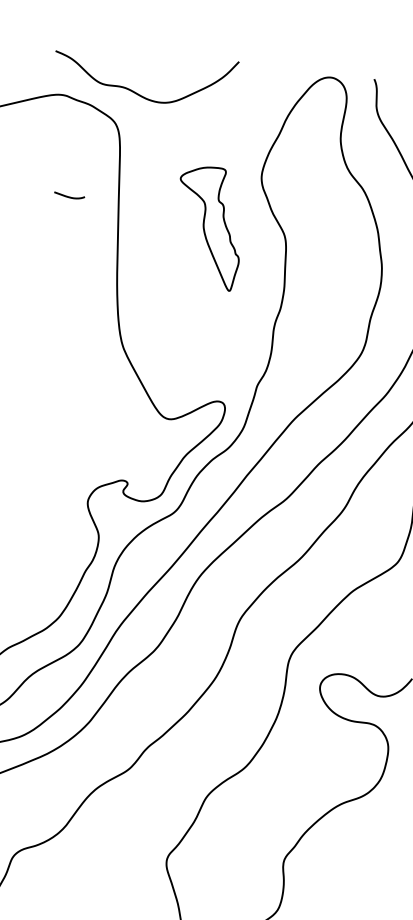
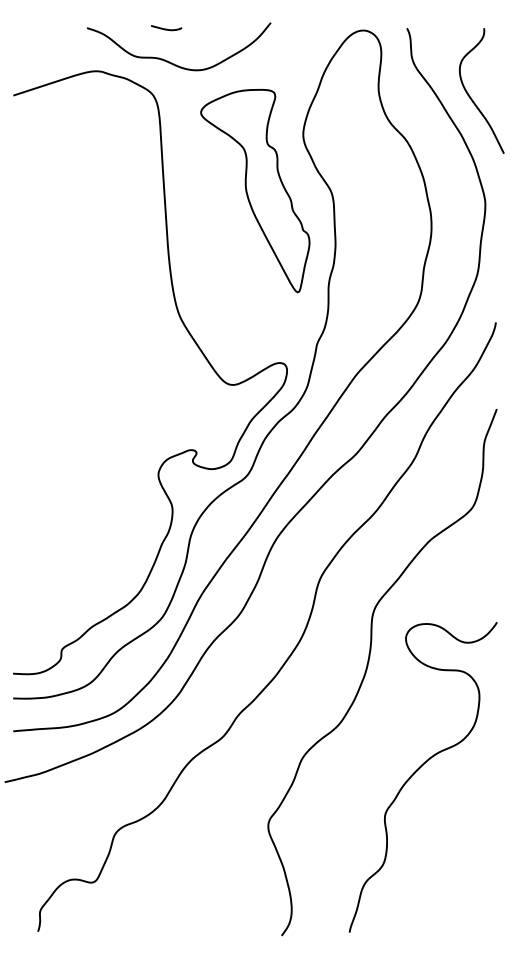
curve: (69, 196) -> (166, 28), moved
part: (209, 228) -> (255, 191), size x1.67

